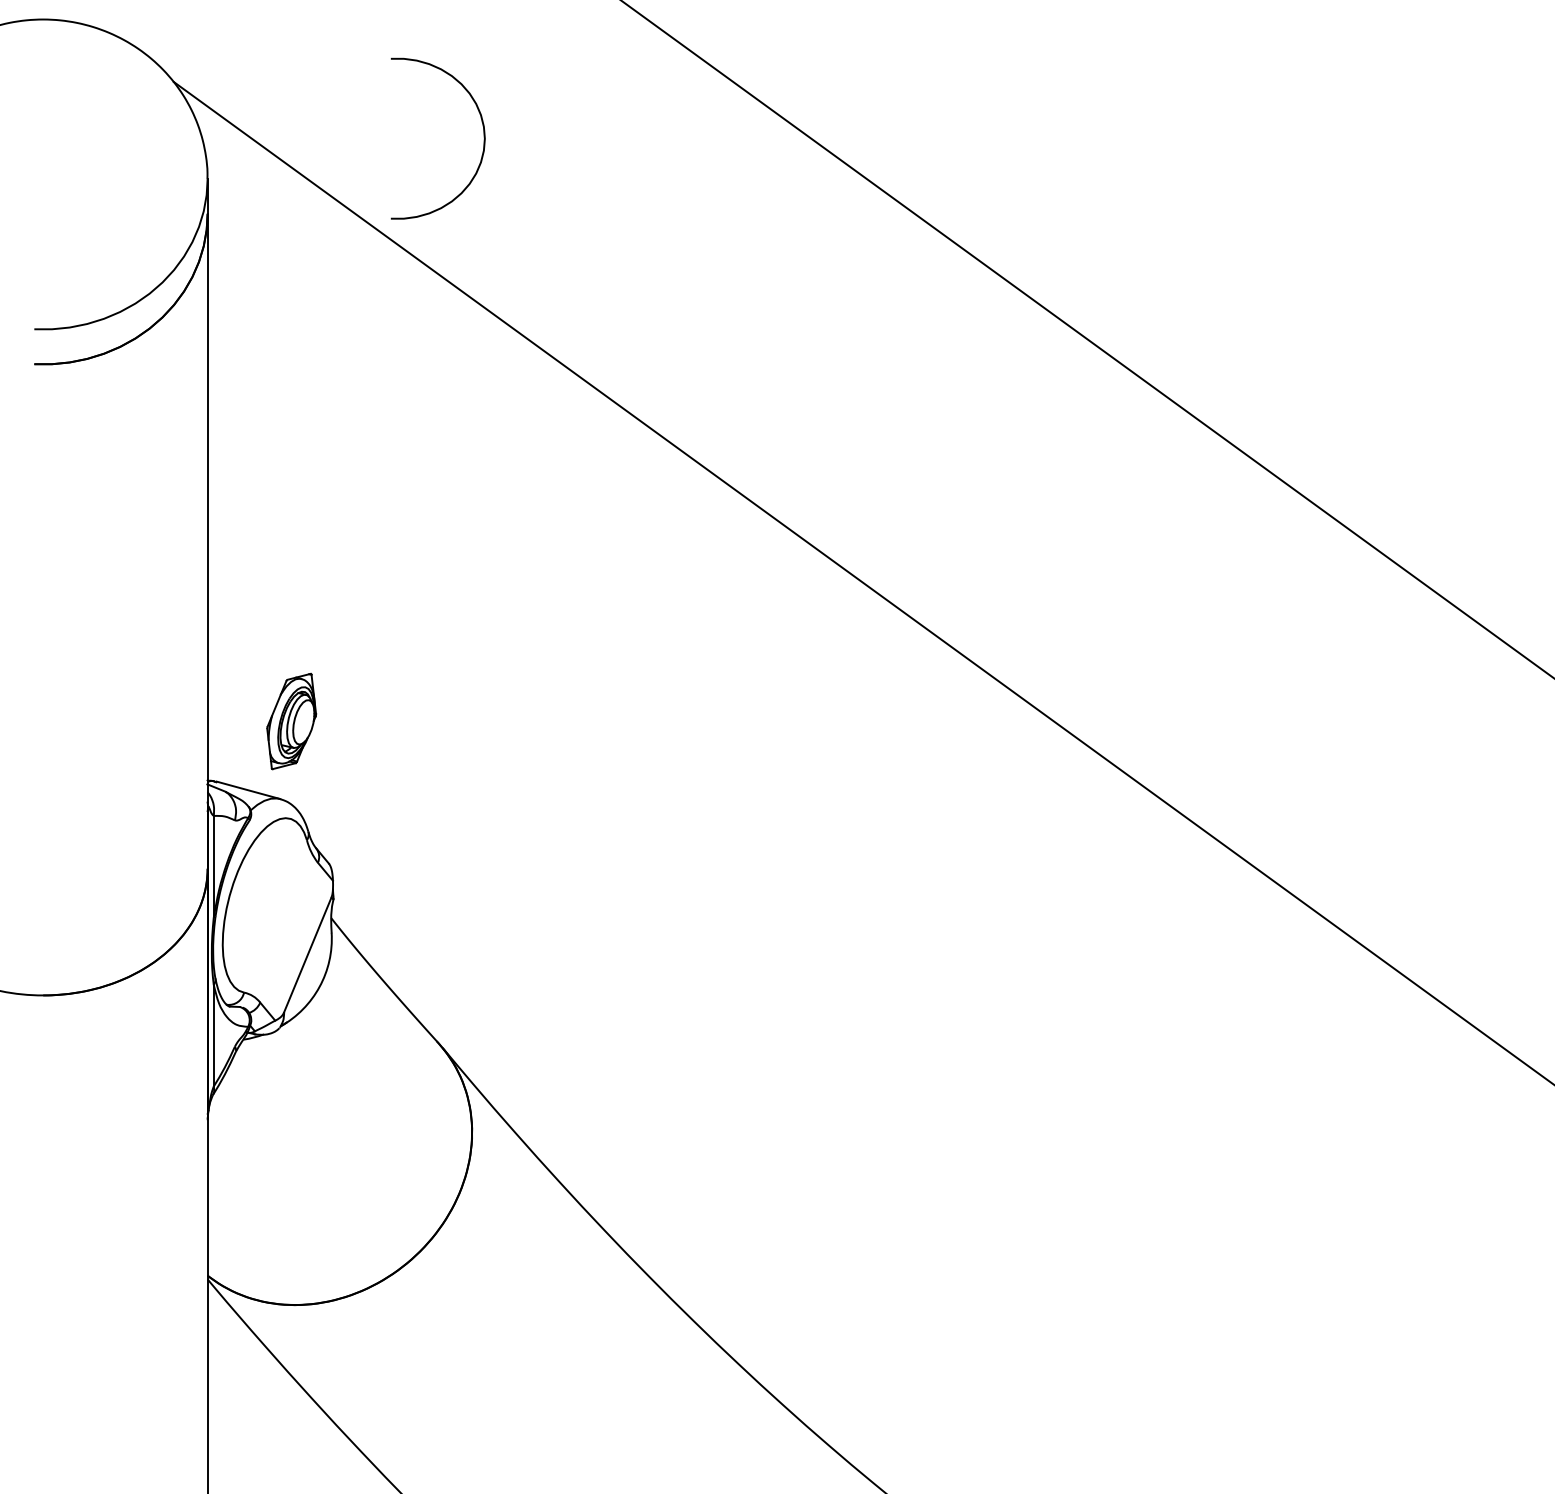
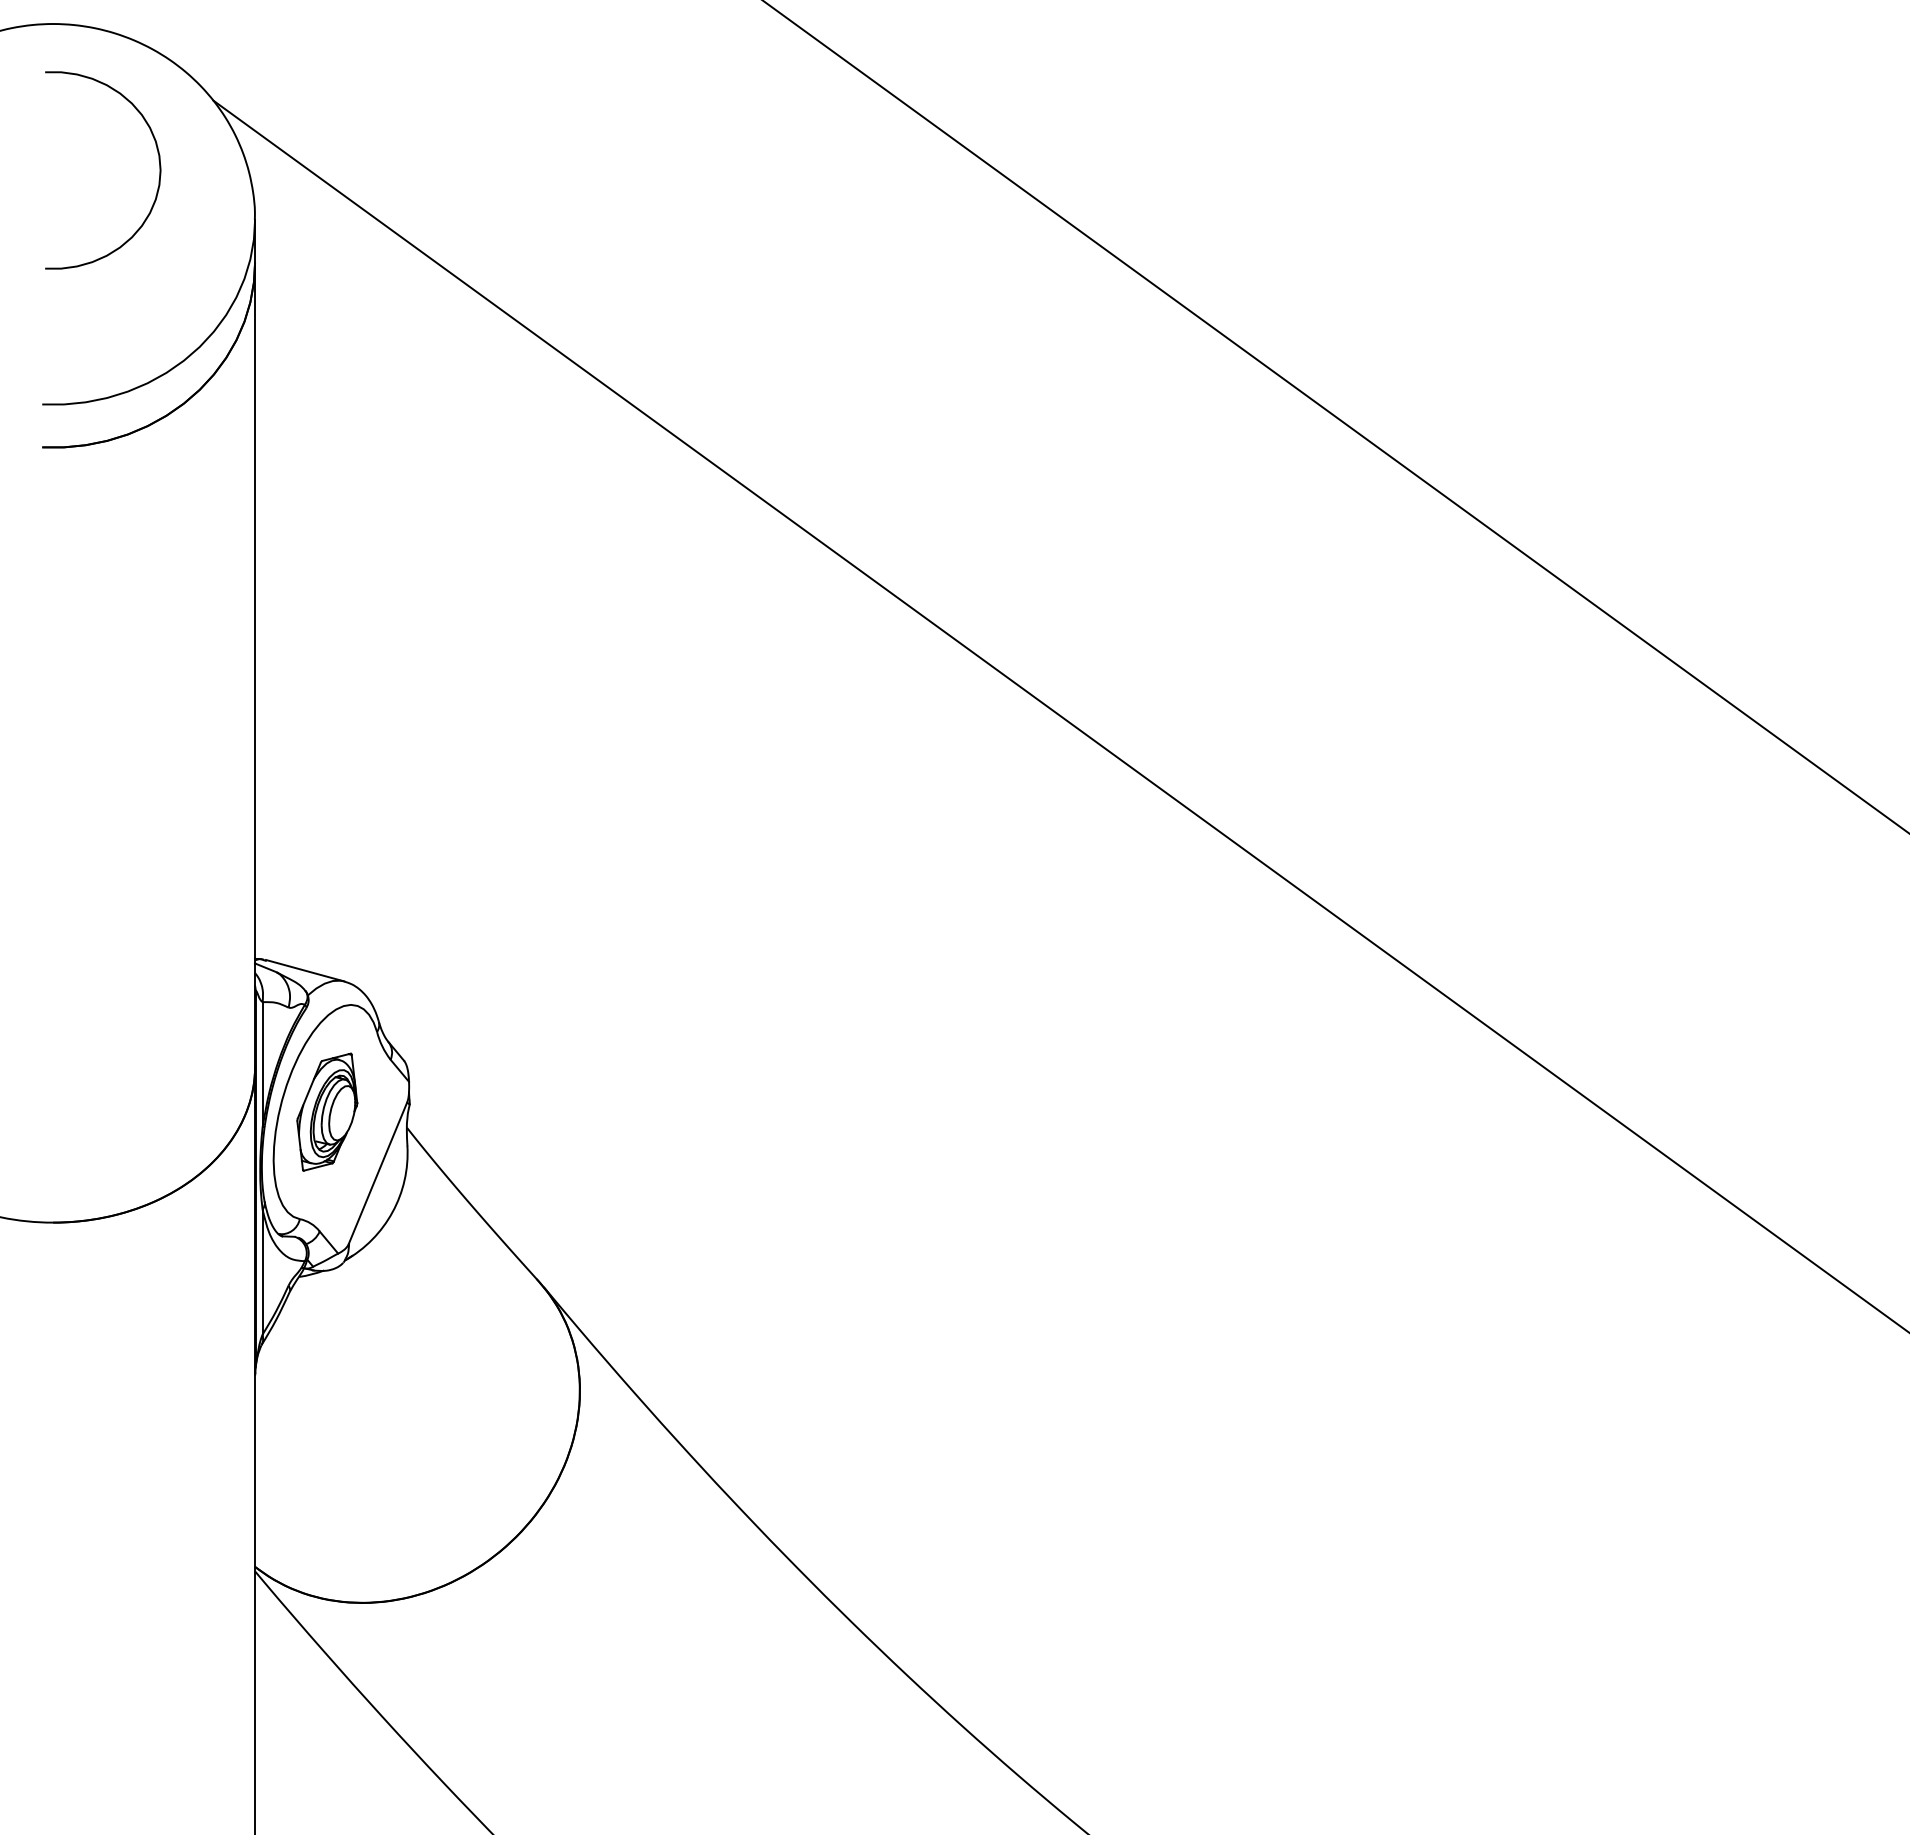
curve: (483, 130) -> (158, 160), moved
part: (291, 720) -> (327, 1111), moved

